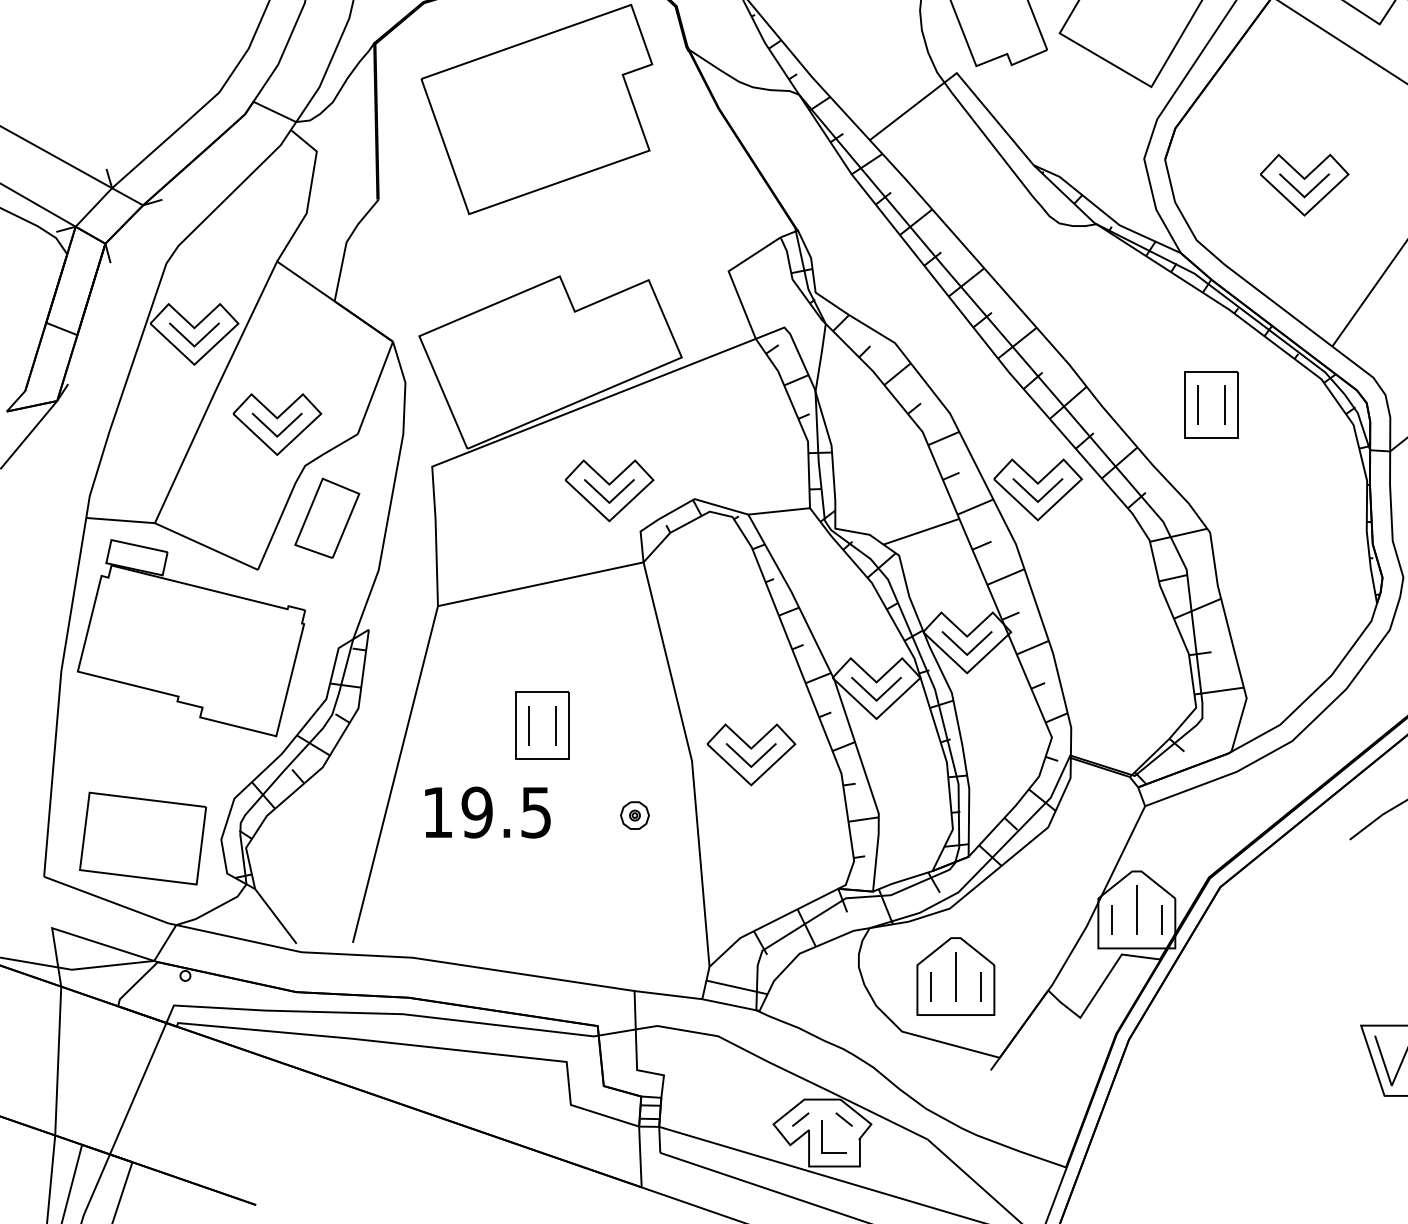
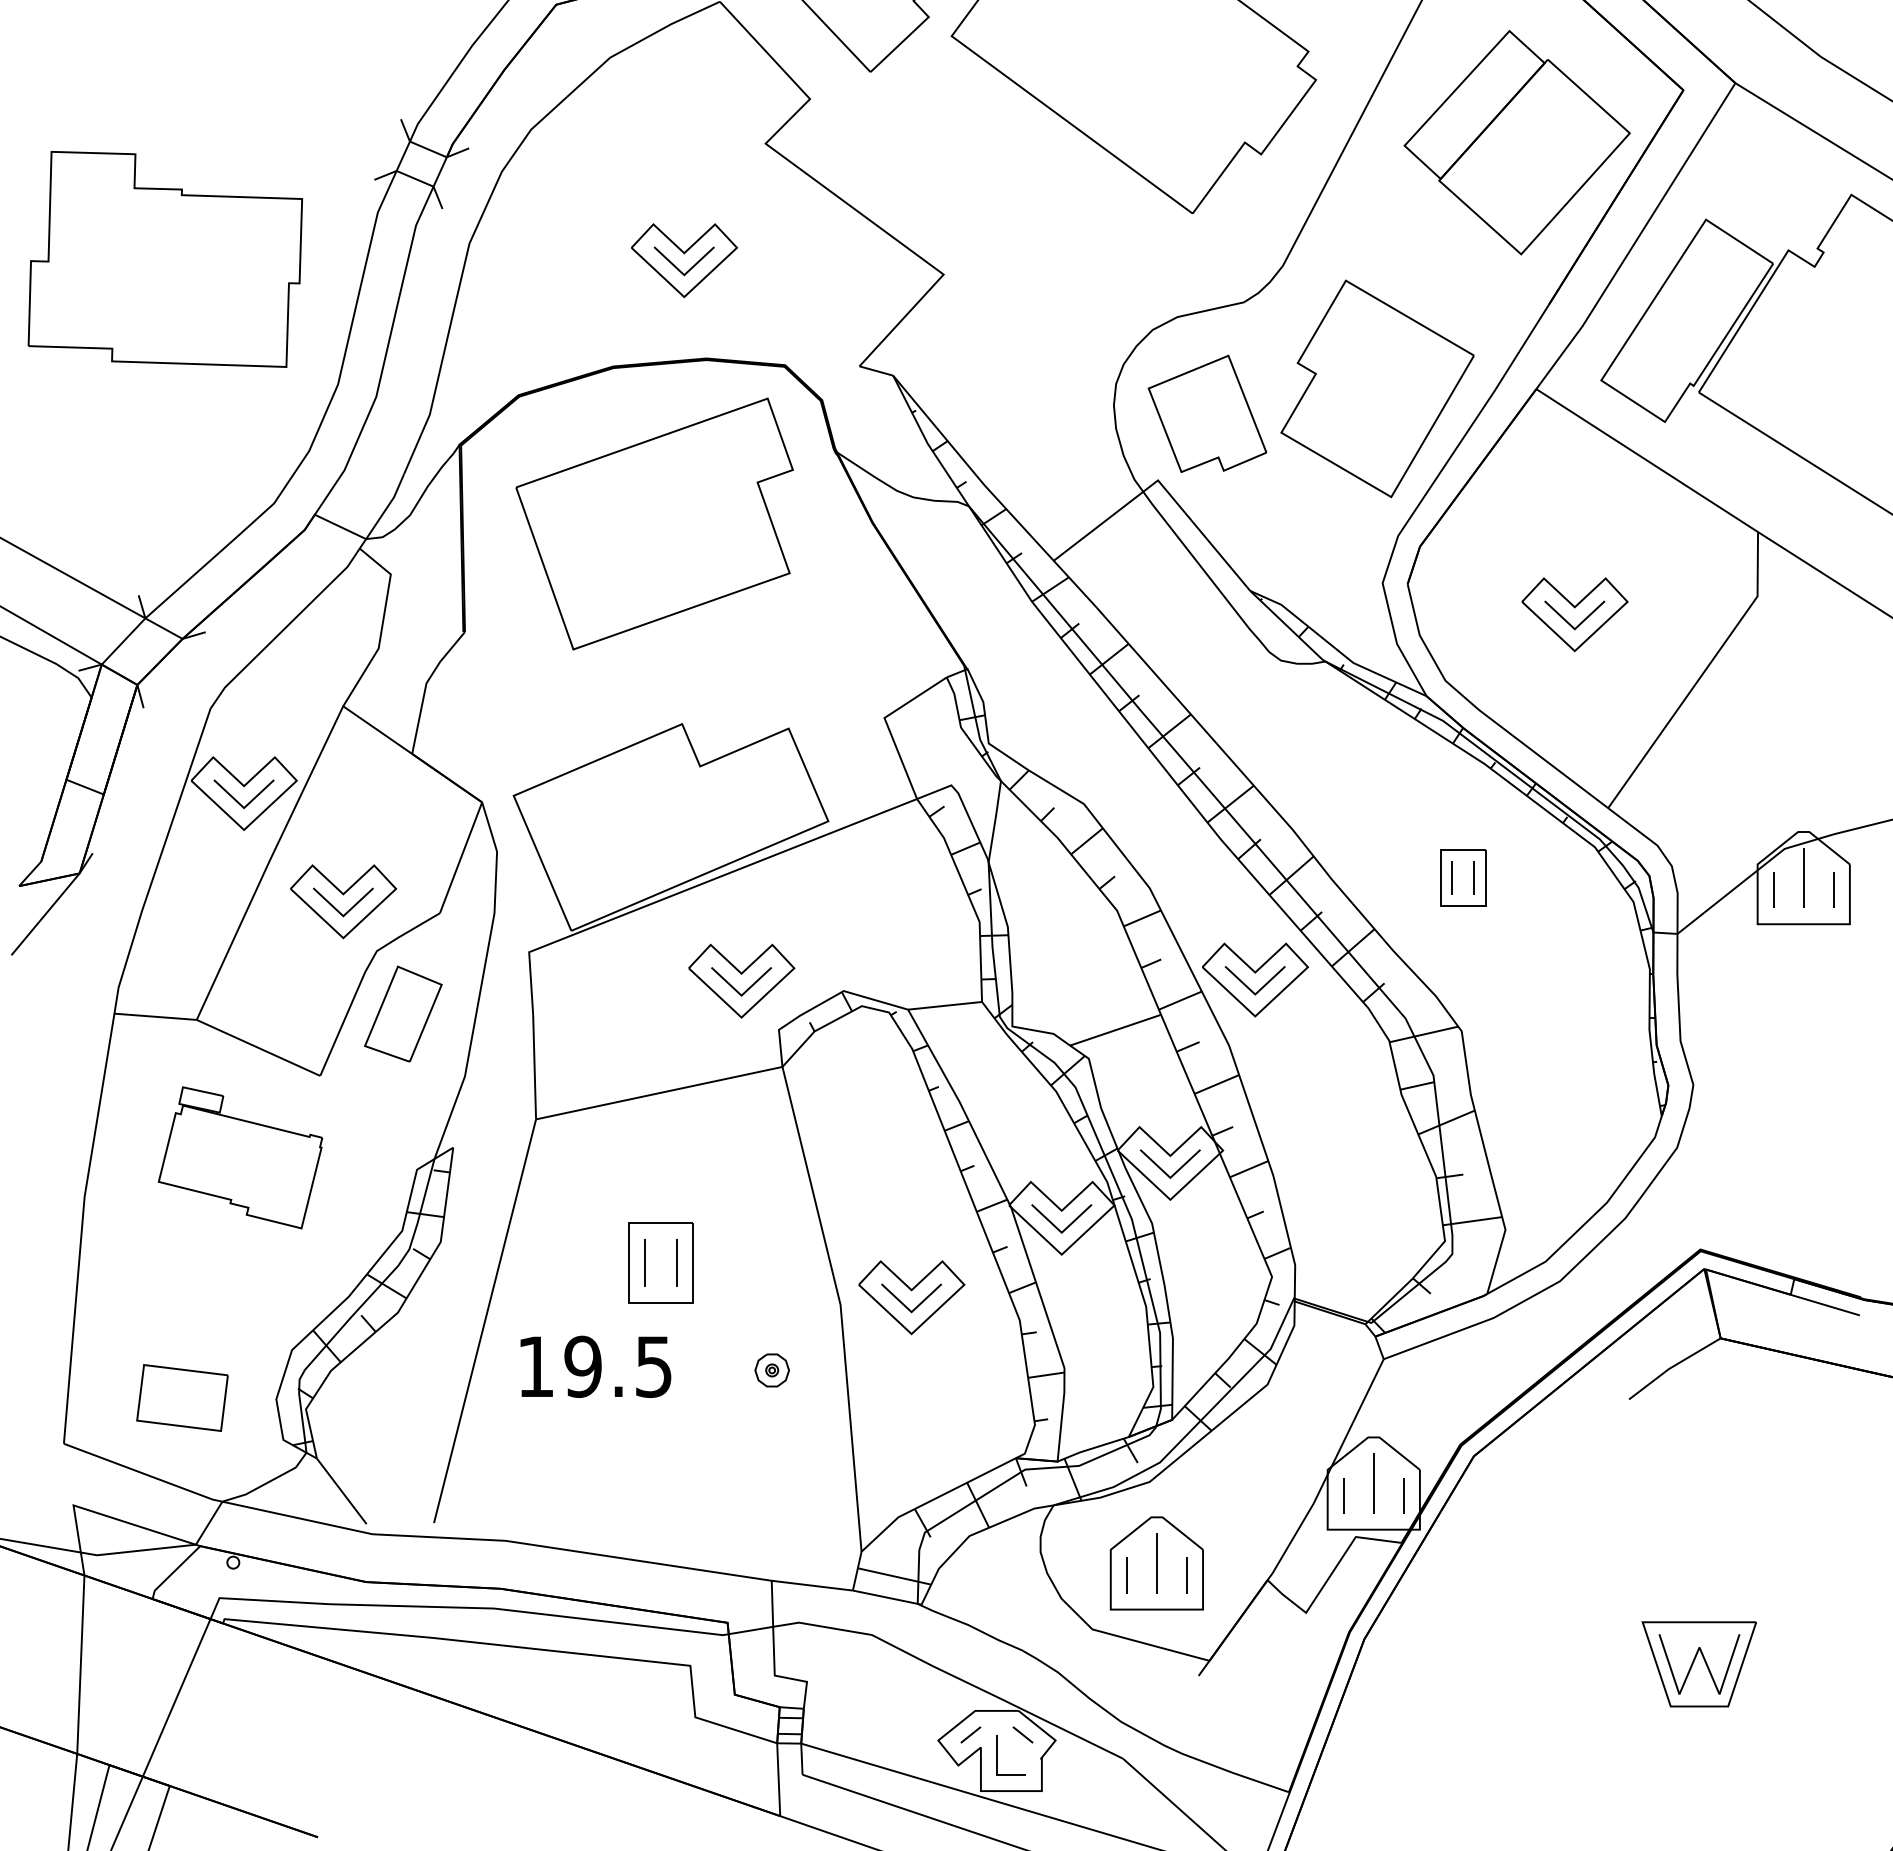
part: (1210, 404) -> (1462, 877), size x0.7
part: (191, 637) -> (240, 1157), size x0.6
part: (143, 838) -> (182, 1397), size x0.6

